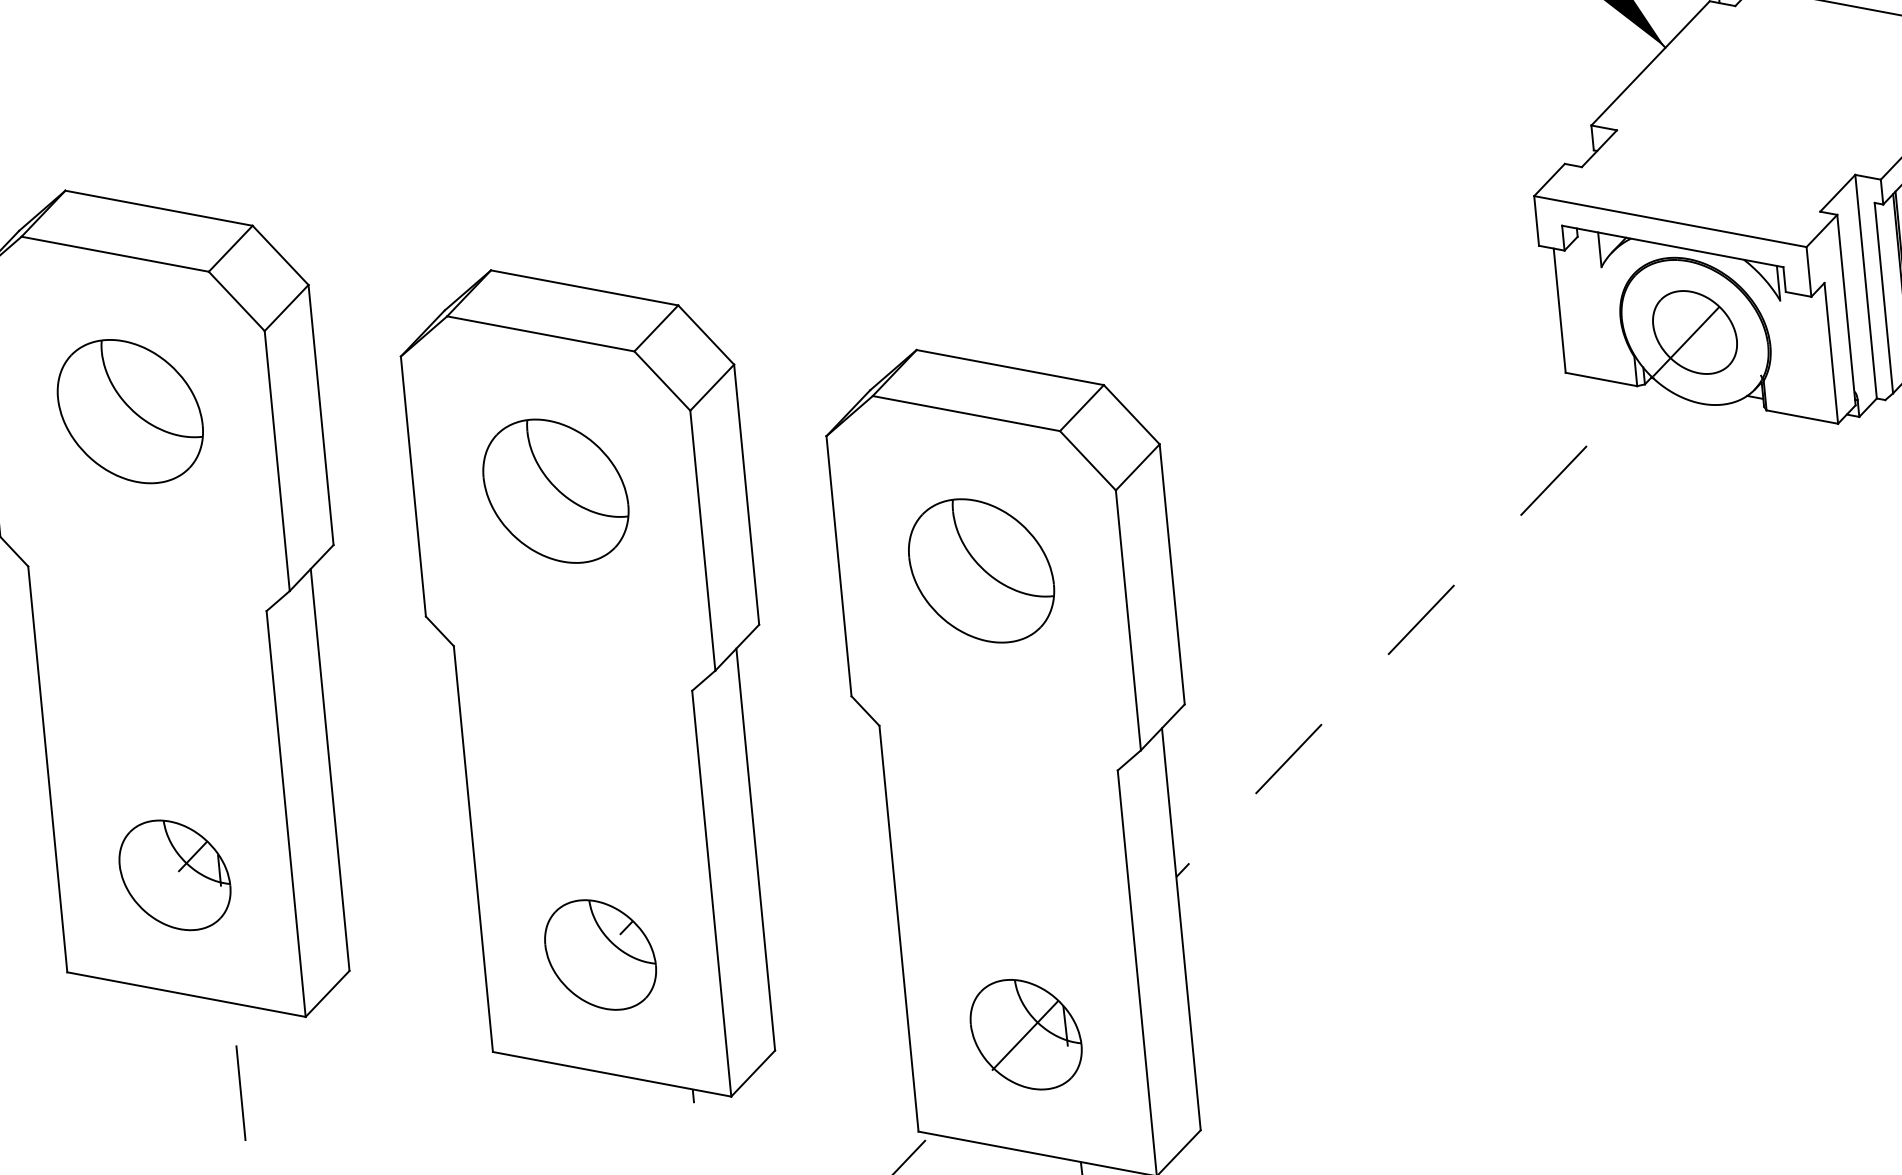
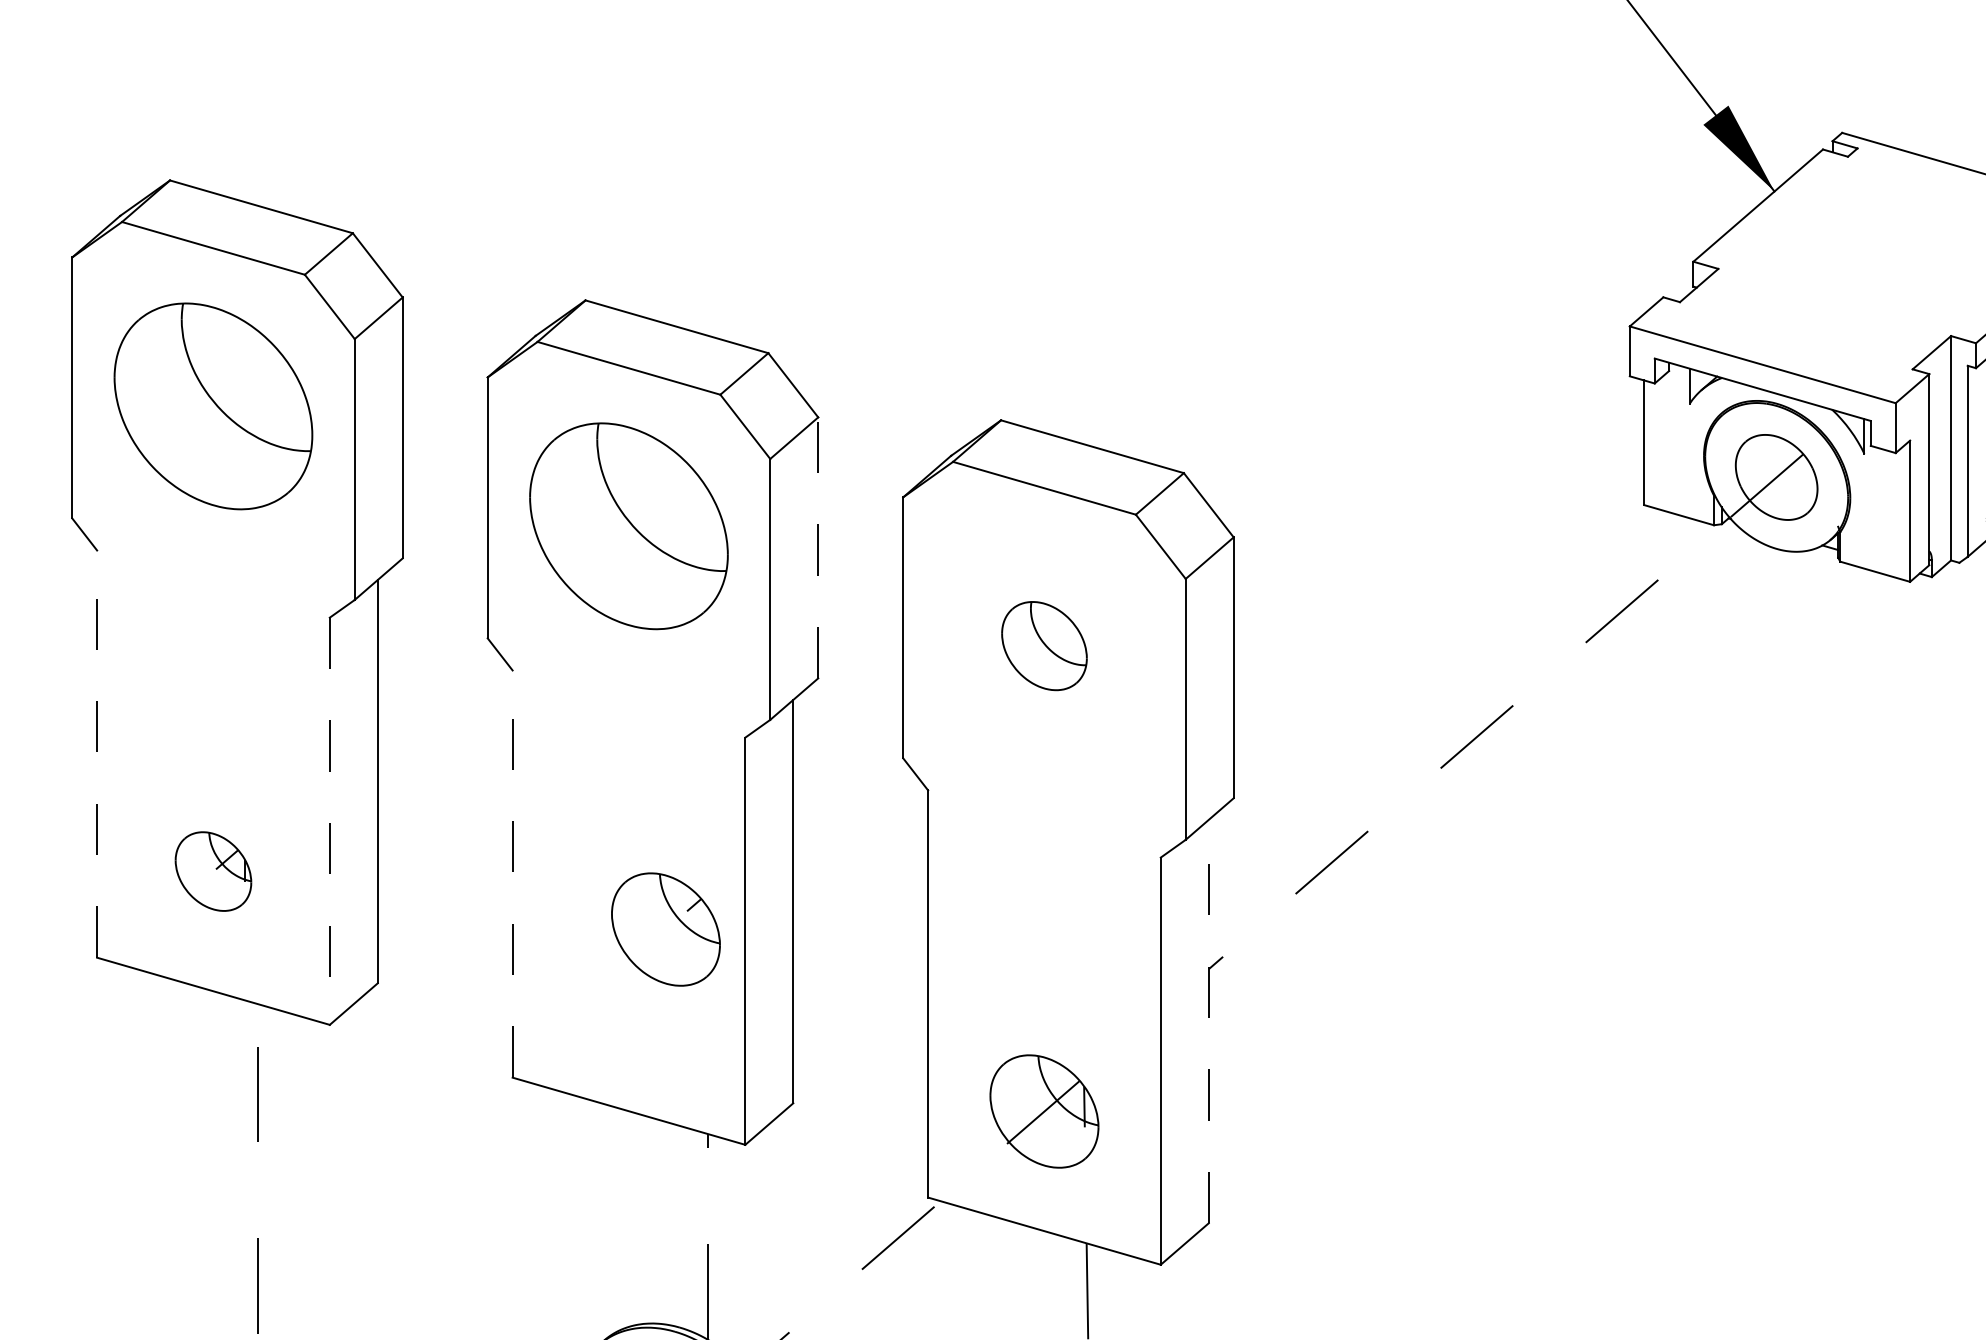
part: (130, 410) -> (213, 405), size x1.4
part: (555, 490) -> (628, 525), size x1.4
line: (746, 494) -> (818, 547), solid -> dashed
part: (981, 570) -> (1044, 645), size x0.6
line: (48, 769) -> (97, 754), solid -> dashed
line: (285, 814) -> (329, 821), solid -> dashed
line: (473, 849) -> (512, 874), solid -> dashed
part: (175, 875) -> (213, 871), size x0.7
line: (1181, 929) -> (1208, 1021), solid -> dashed
part: (600, 954) -> (665, 929), moved

